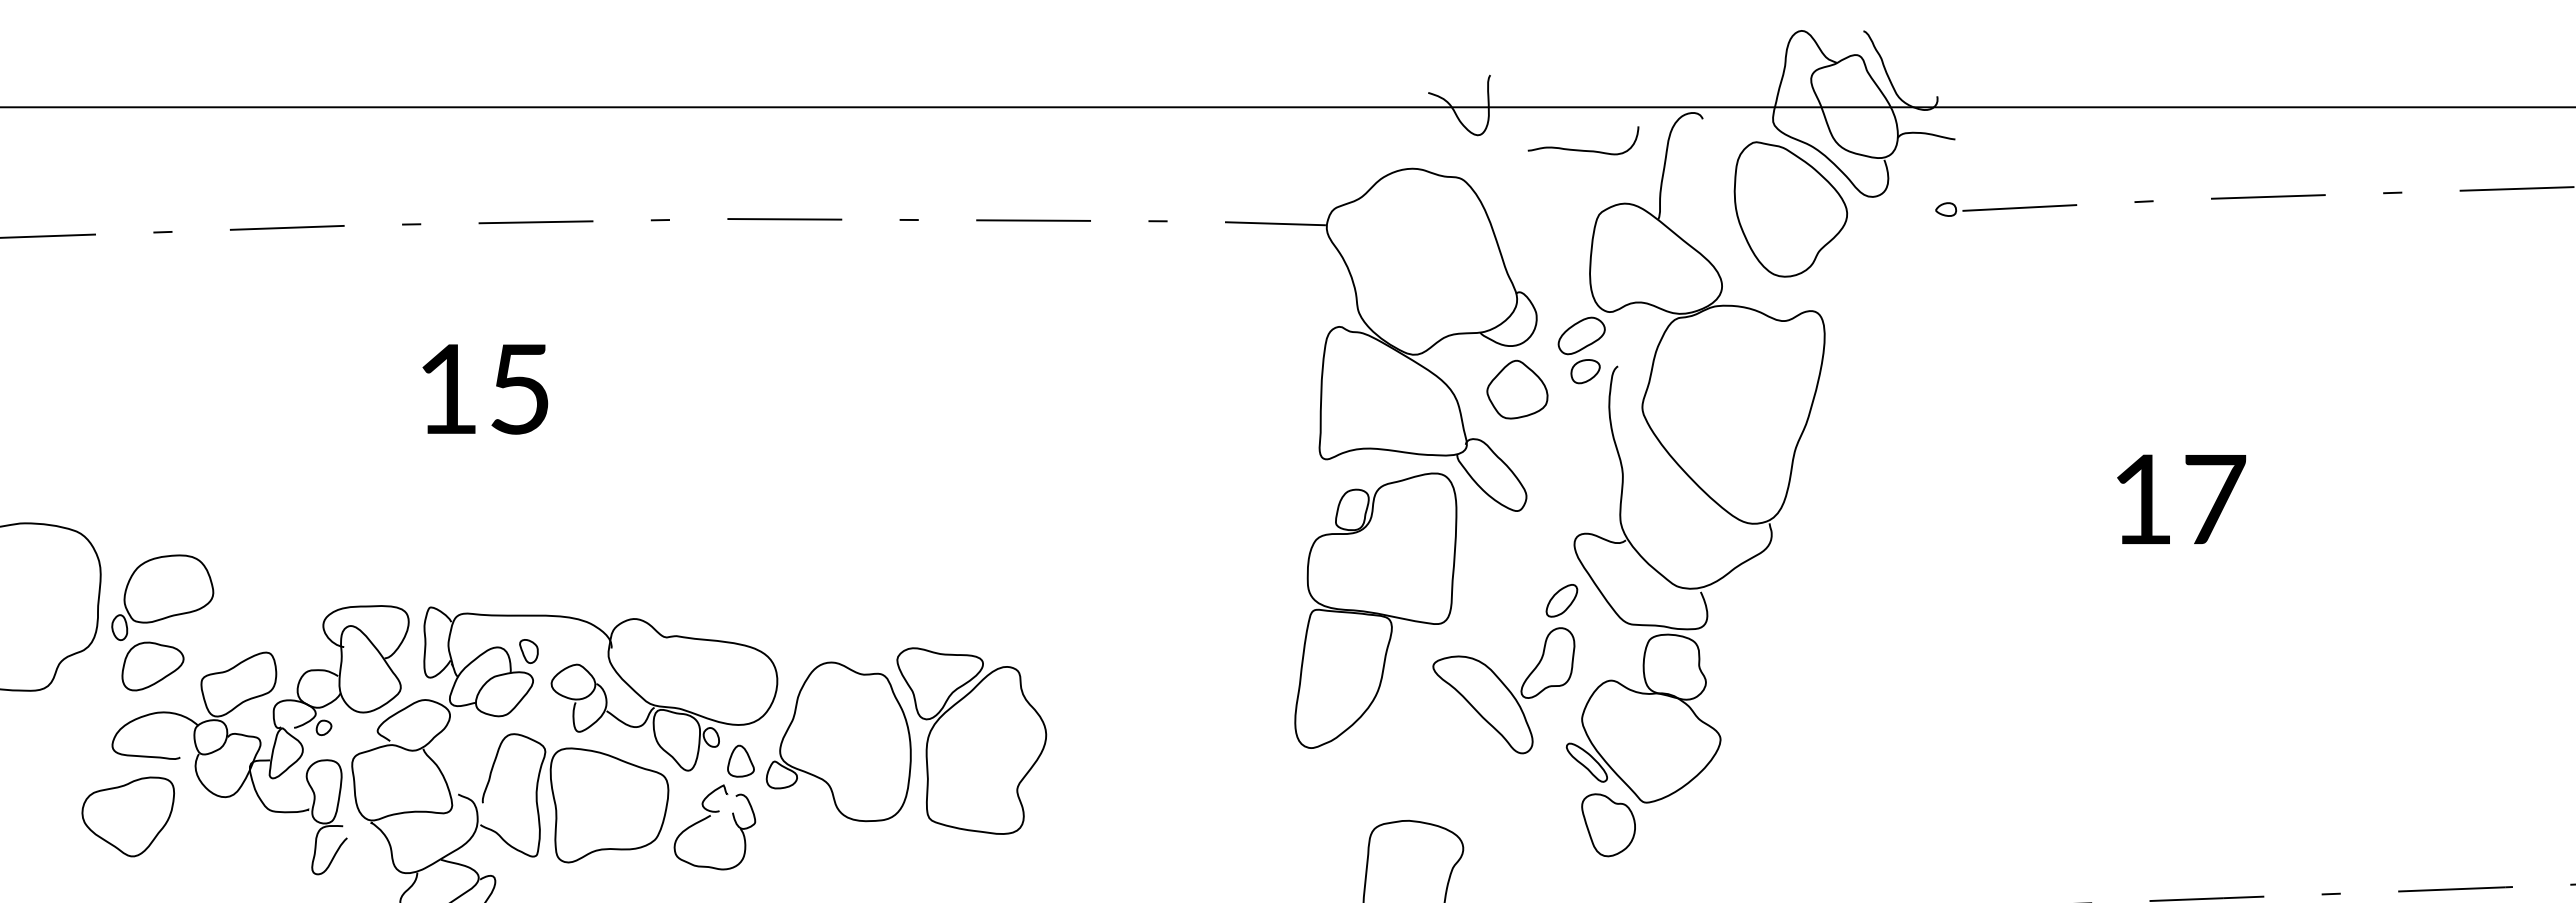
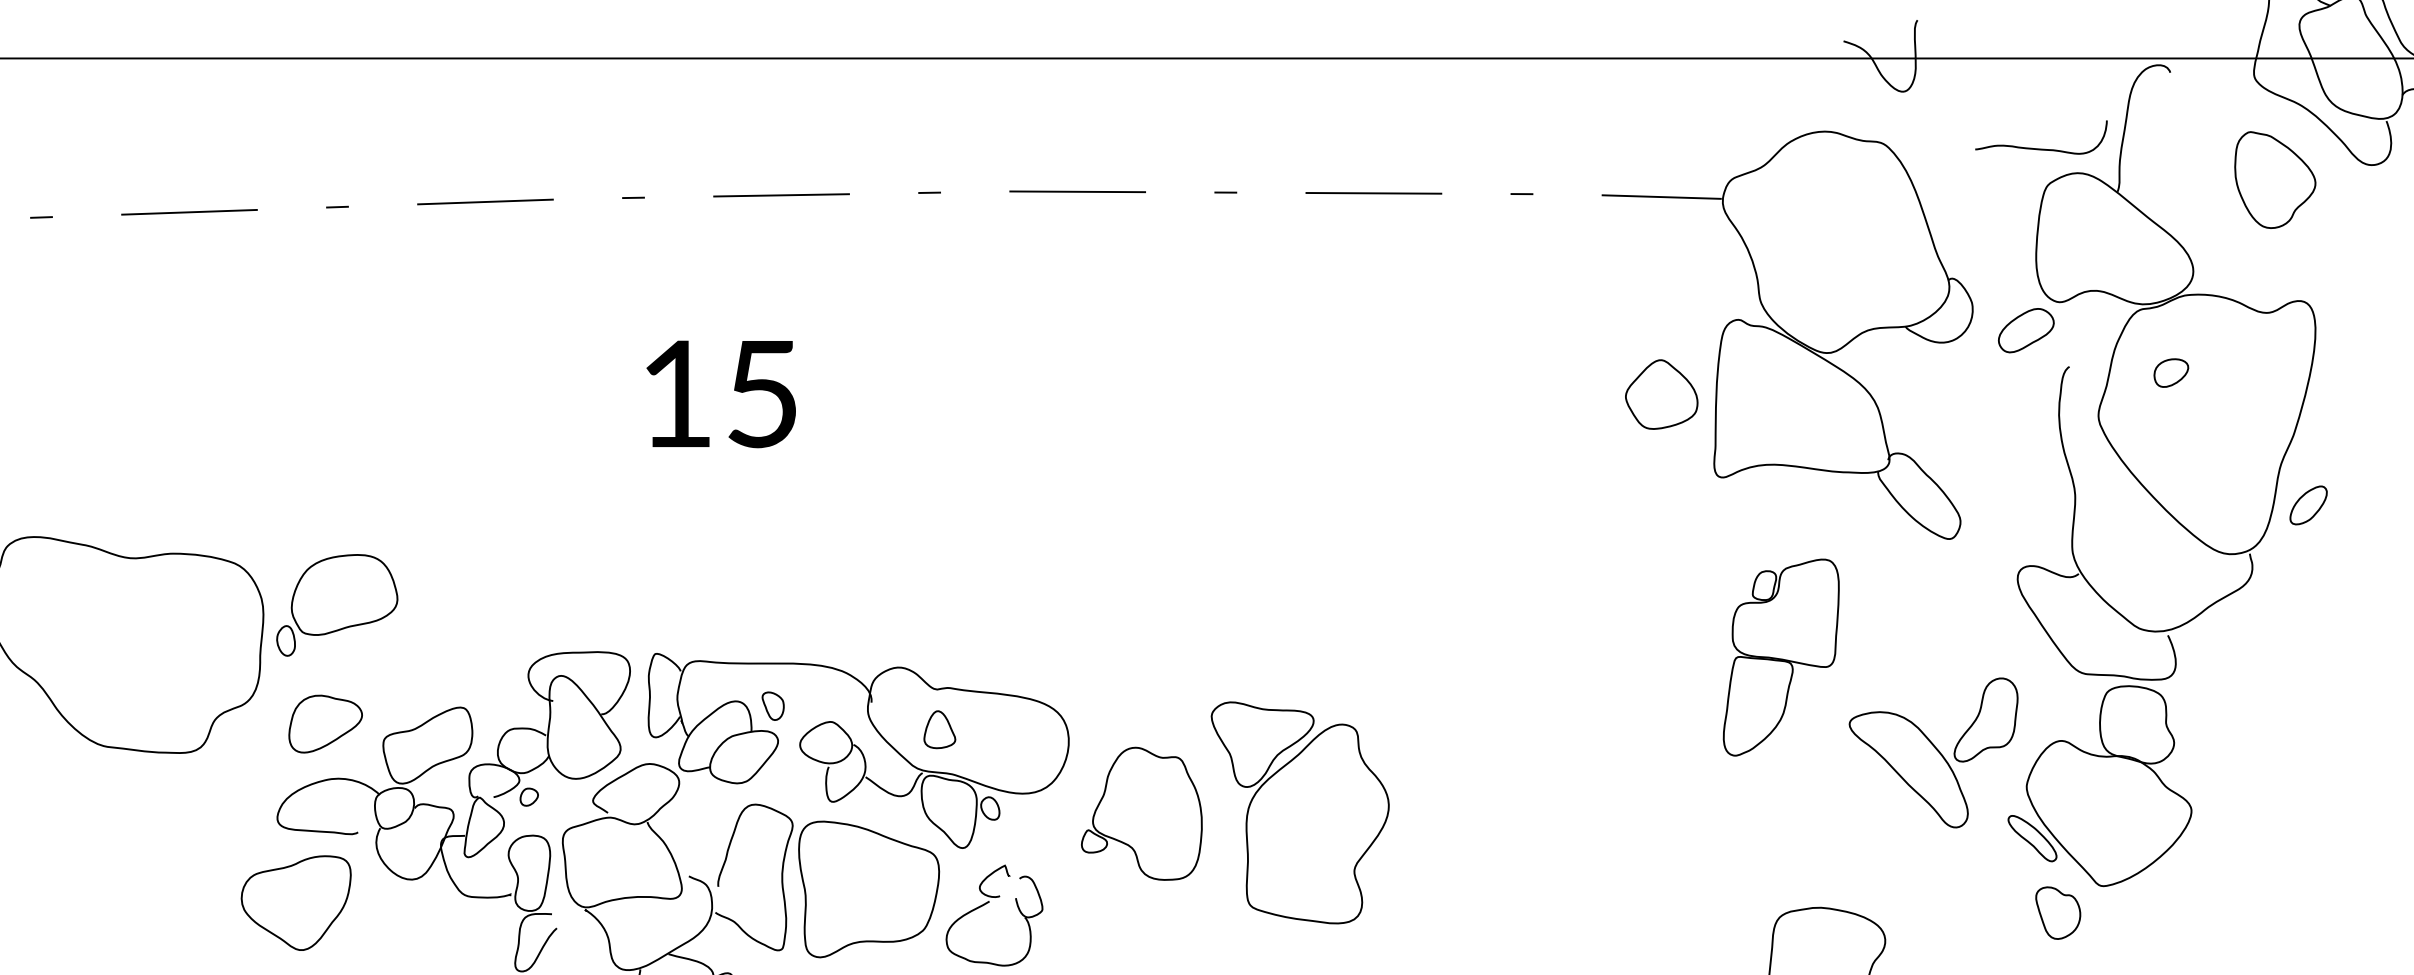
curve: (1582, 149) -> (2040, 147), moved
part: (1790, 209) -> (2274, 180), size x0.6
part: (1585, 371) -> (2171, 372), moved
part: (1517, 389) -> (1661, 394), moved
part: (162, 597) -> (336, 605), moved
part: (1561, 600) -> (2308, 505), moved
part: (1375, 610) -> (1780, 657), size x0.6
part: (838, 741) -> (1141, 813), size x0.7
part: (740, 760) -> (939, 728), moved
part: (1608, 825) -> (2058, 913), size x0.7

